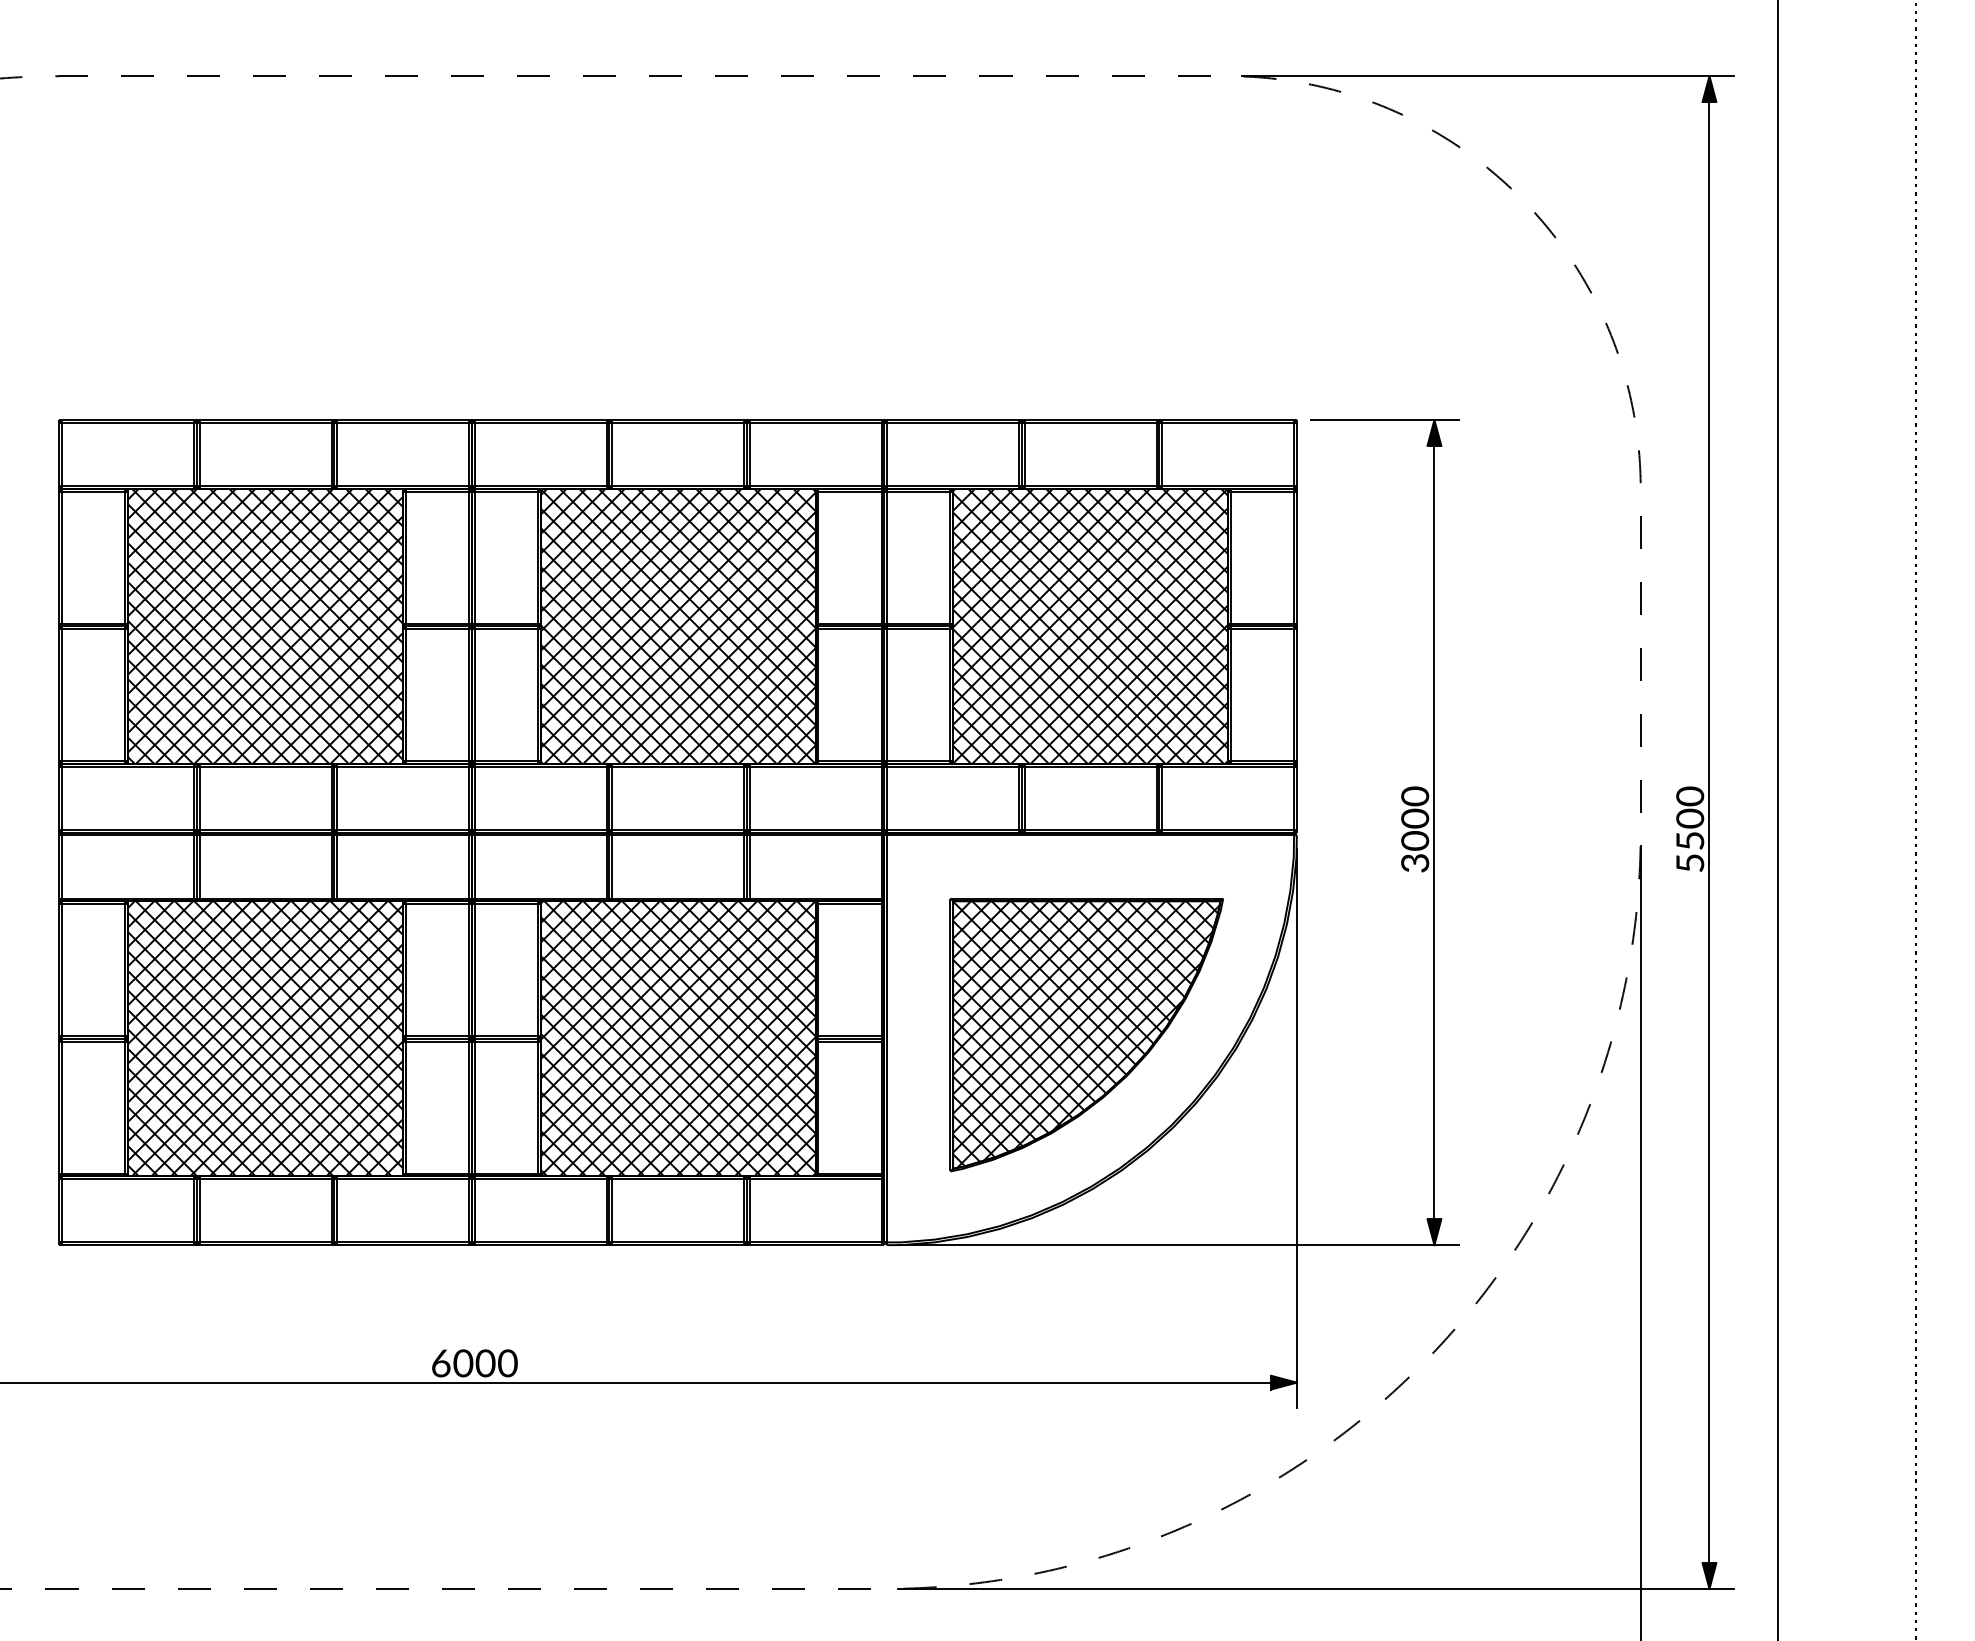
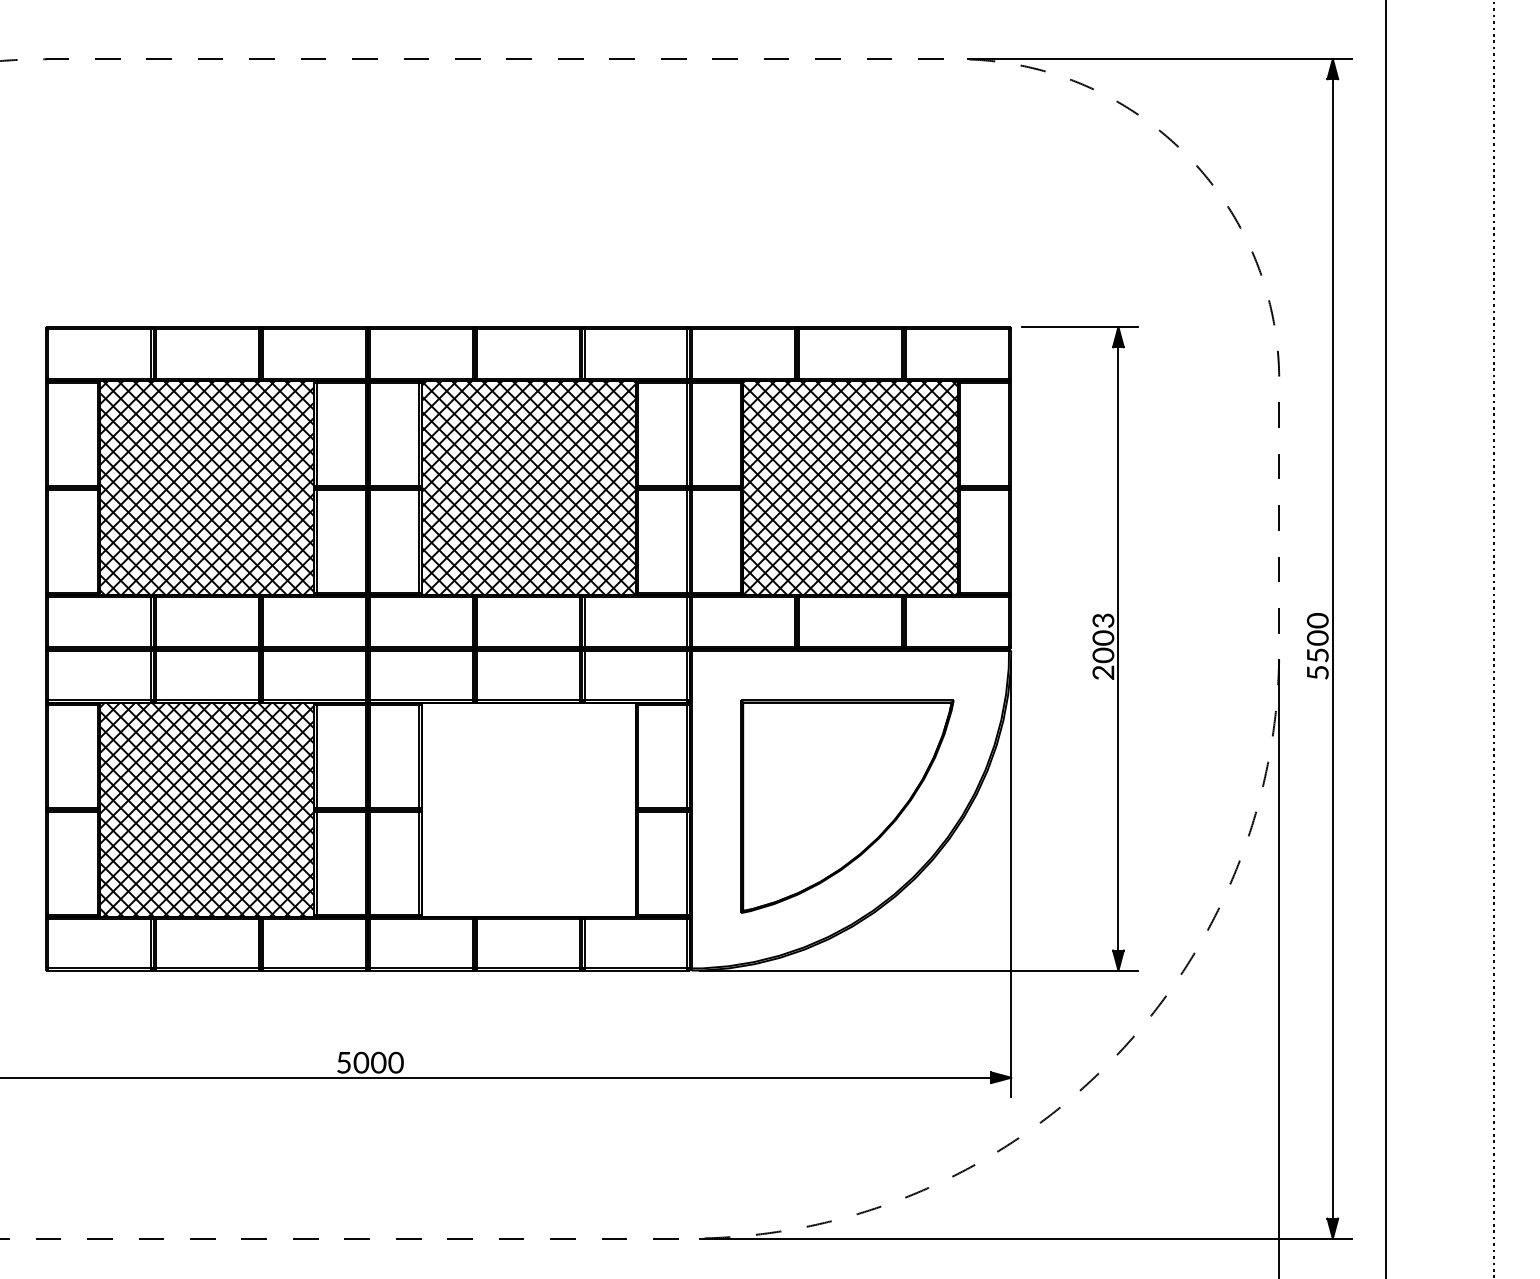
text: (1415, 829) -> (1103, 646), 3000 -> 2003
hatch: (1086, 1034) -> (847, 806), removed
hatch: (677, 1038) -> (528, 809), removed
text: (441, 1363) -> (344, 1062), 6000 -> 5000

